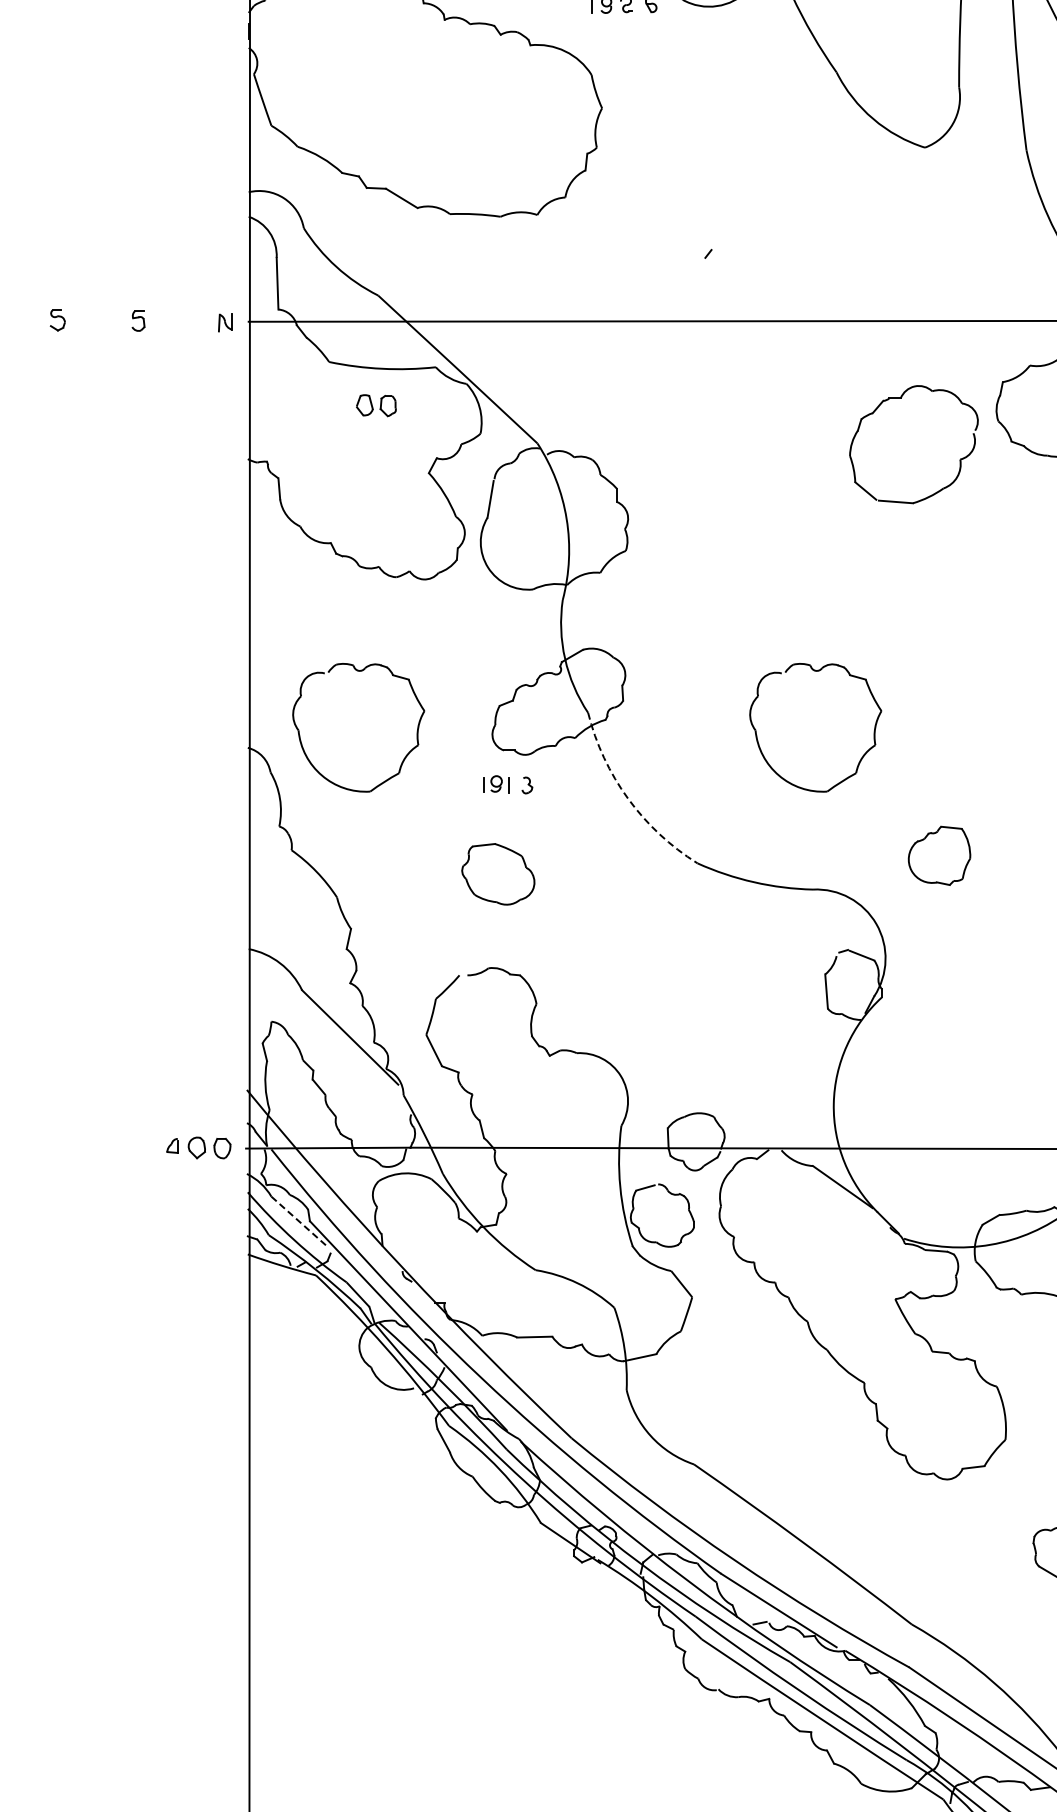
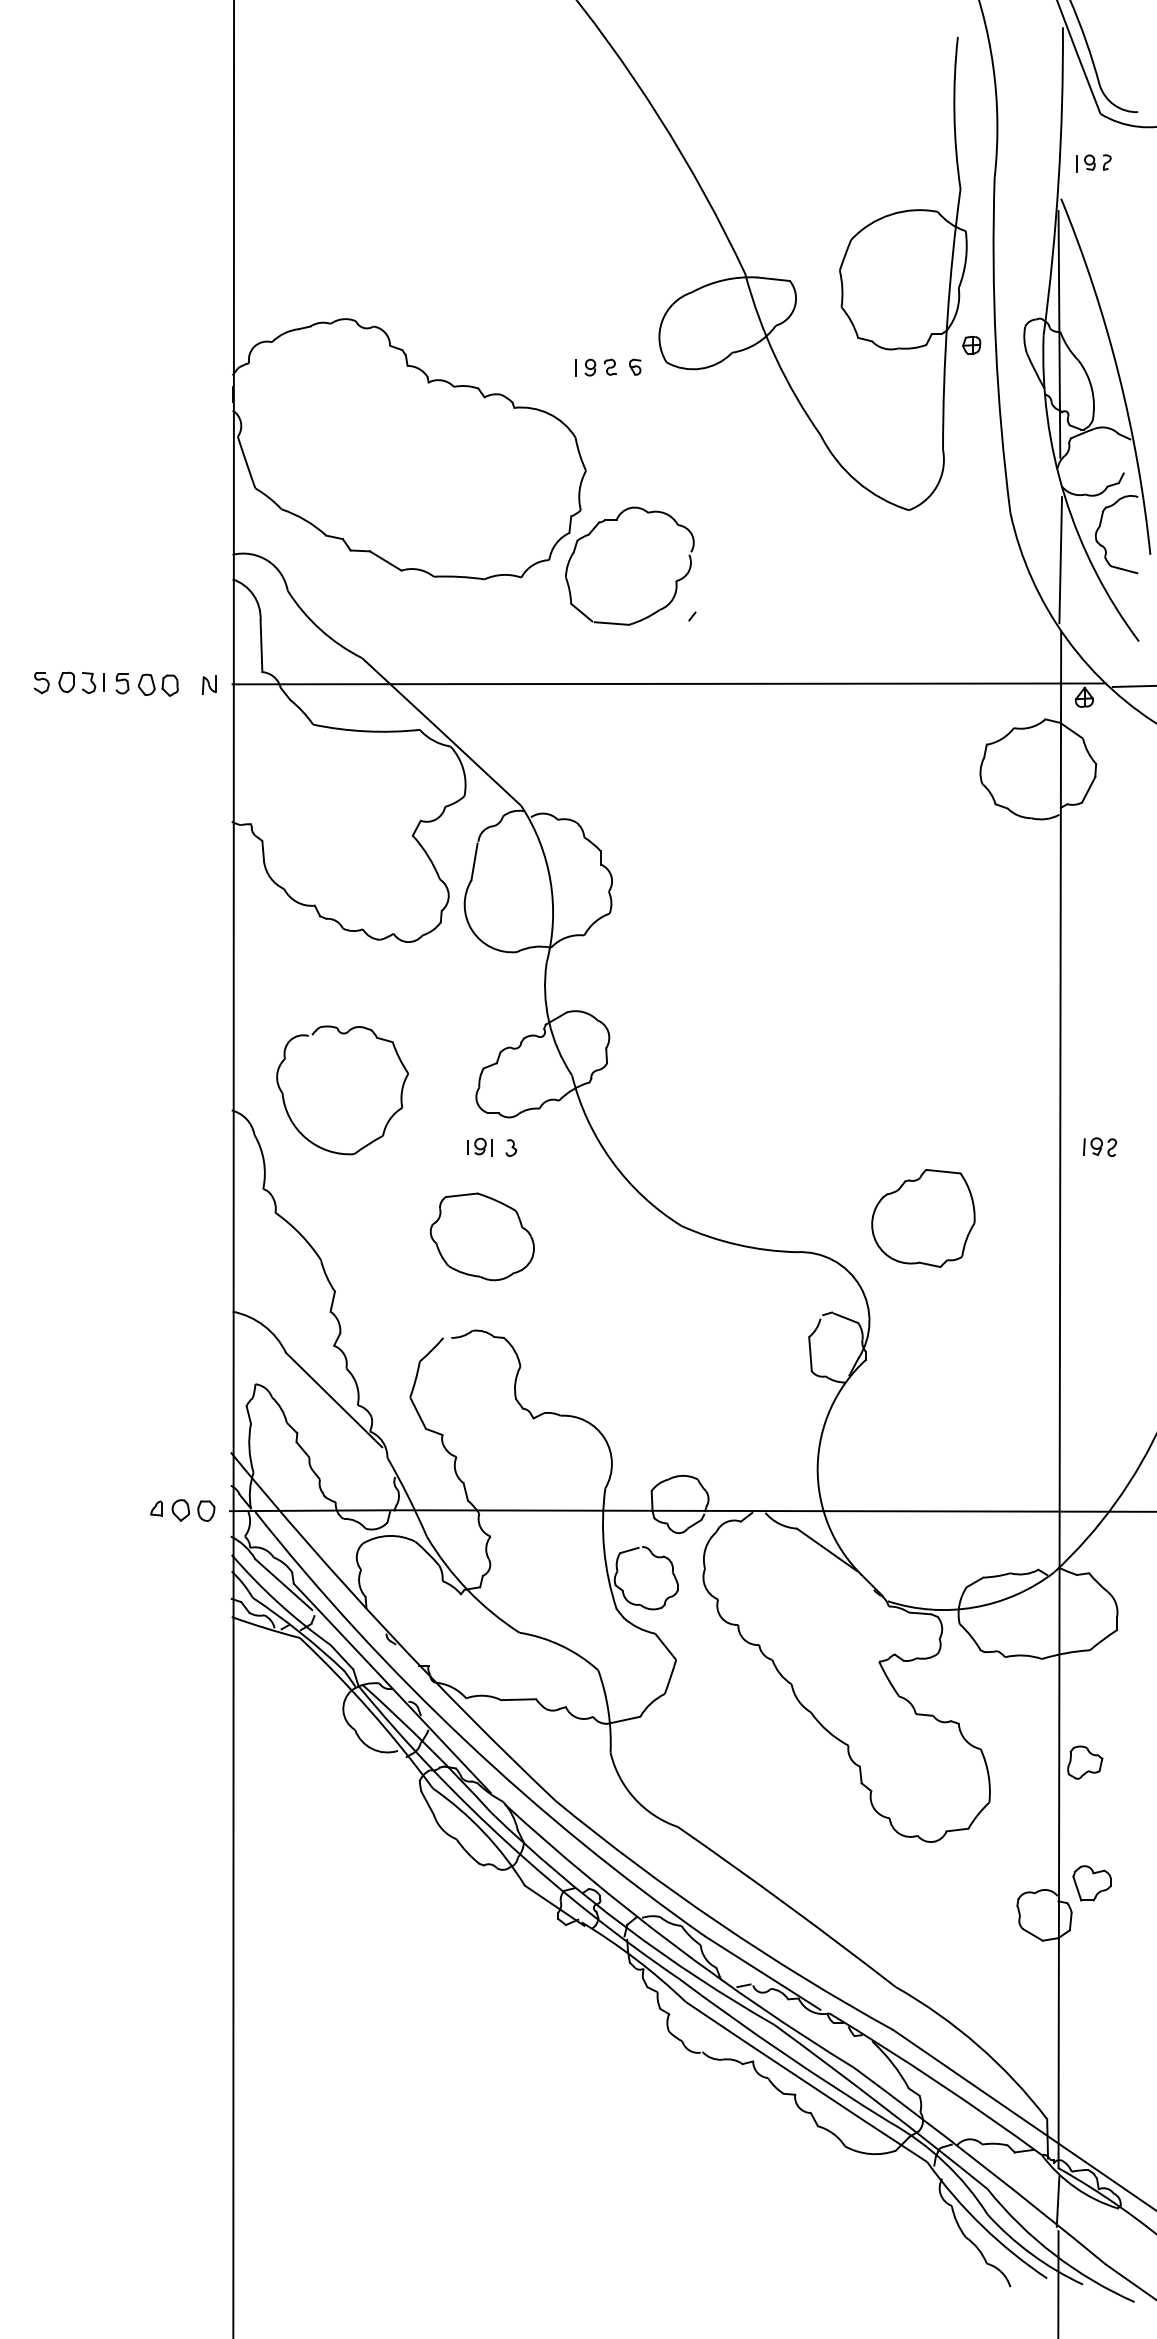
part: (98, 325) -> (82, 688), added
part: (901, 398) -> (617, 520), moved
part: (376, 404) -> (158, 684), moved
part: (861, 756) -> (845, 1119), removed
arc: (628, 798) -> (612, 1161), dashed -> solid
part: (939, 855) -> (923, 1218), size x1.67
part: (497, 873) -> (481, 1236), size x1.43
line: (300, 1221) -> (284, 1584), dashed -> solid

